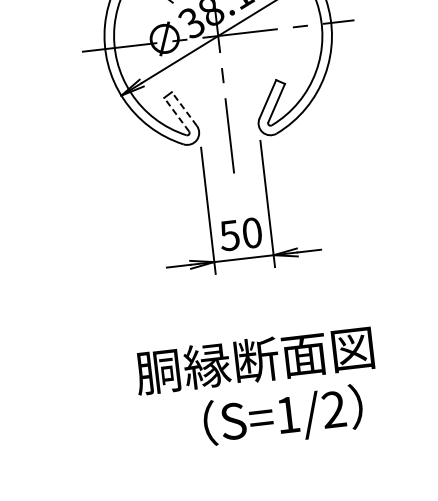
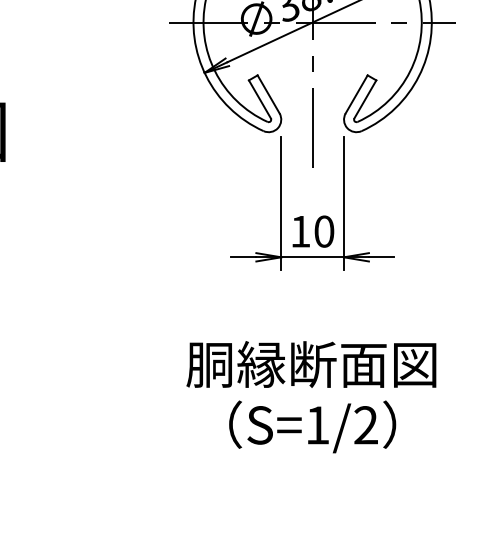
line: (184, 109) -> (268, 94), dashed -> solid
line: (176, 114) -> (259, 99), dashed -> solid
text: (229, 235) -> (300, 231), 50 -> 10
text: (283, 416) -> (312, 426), moved

